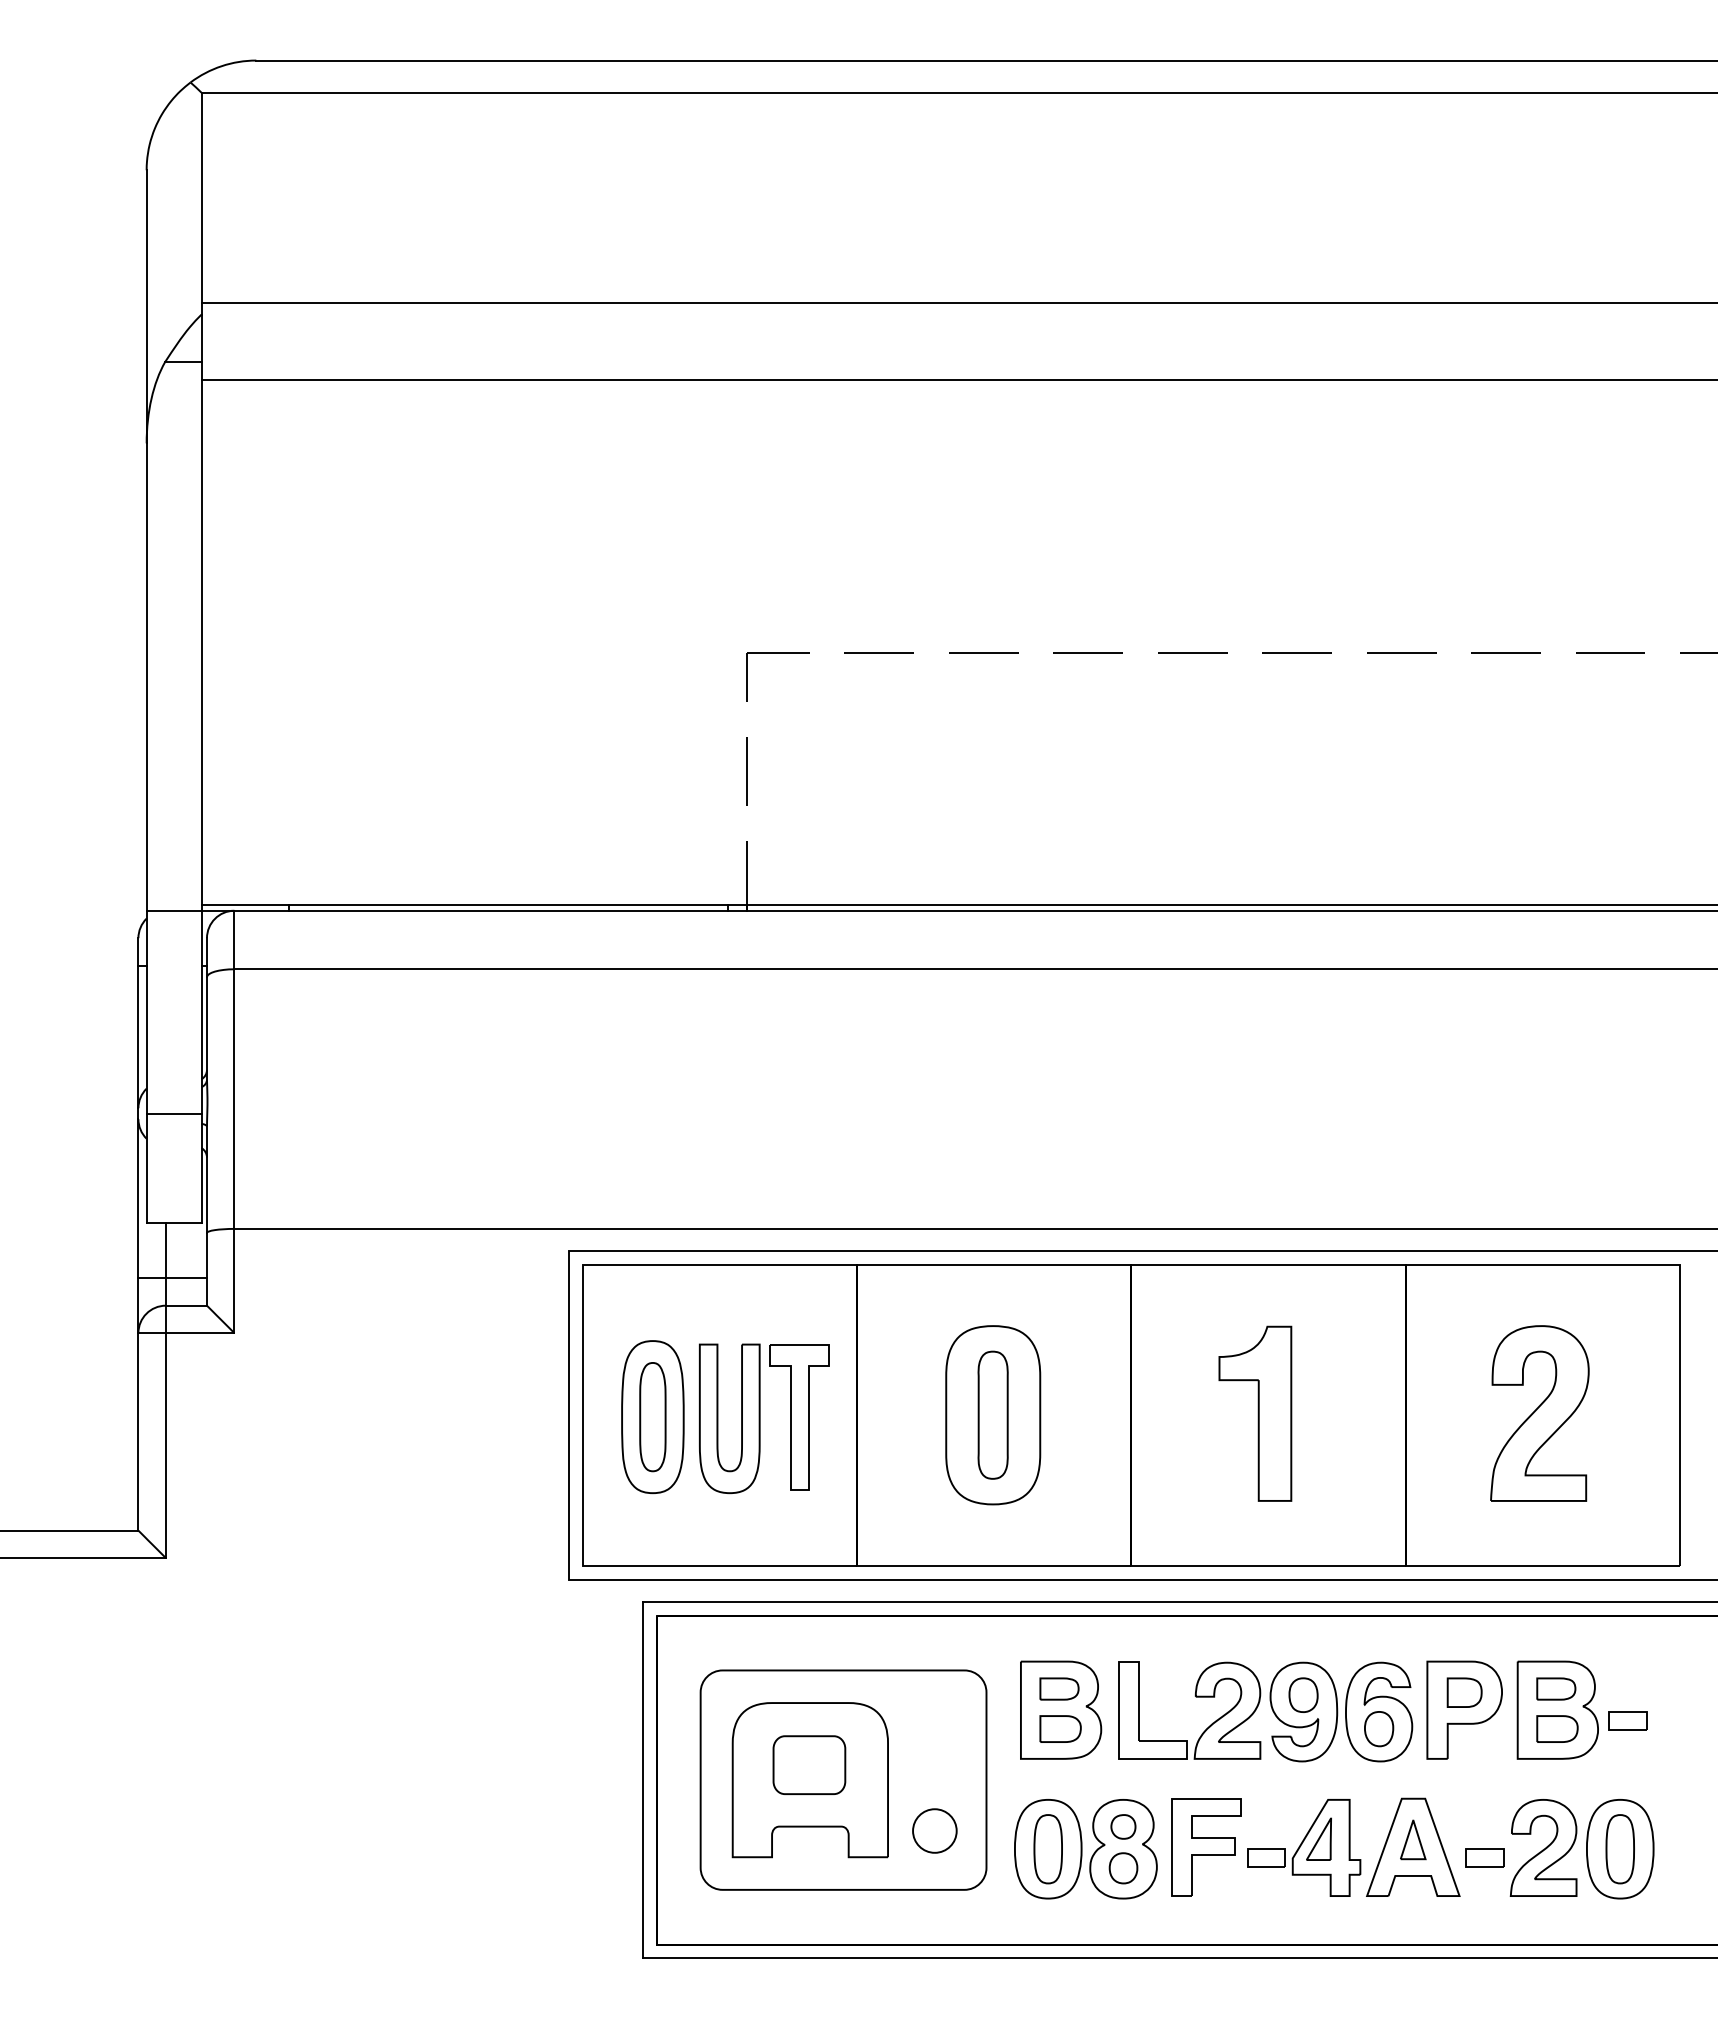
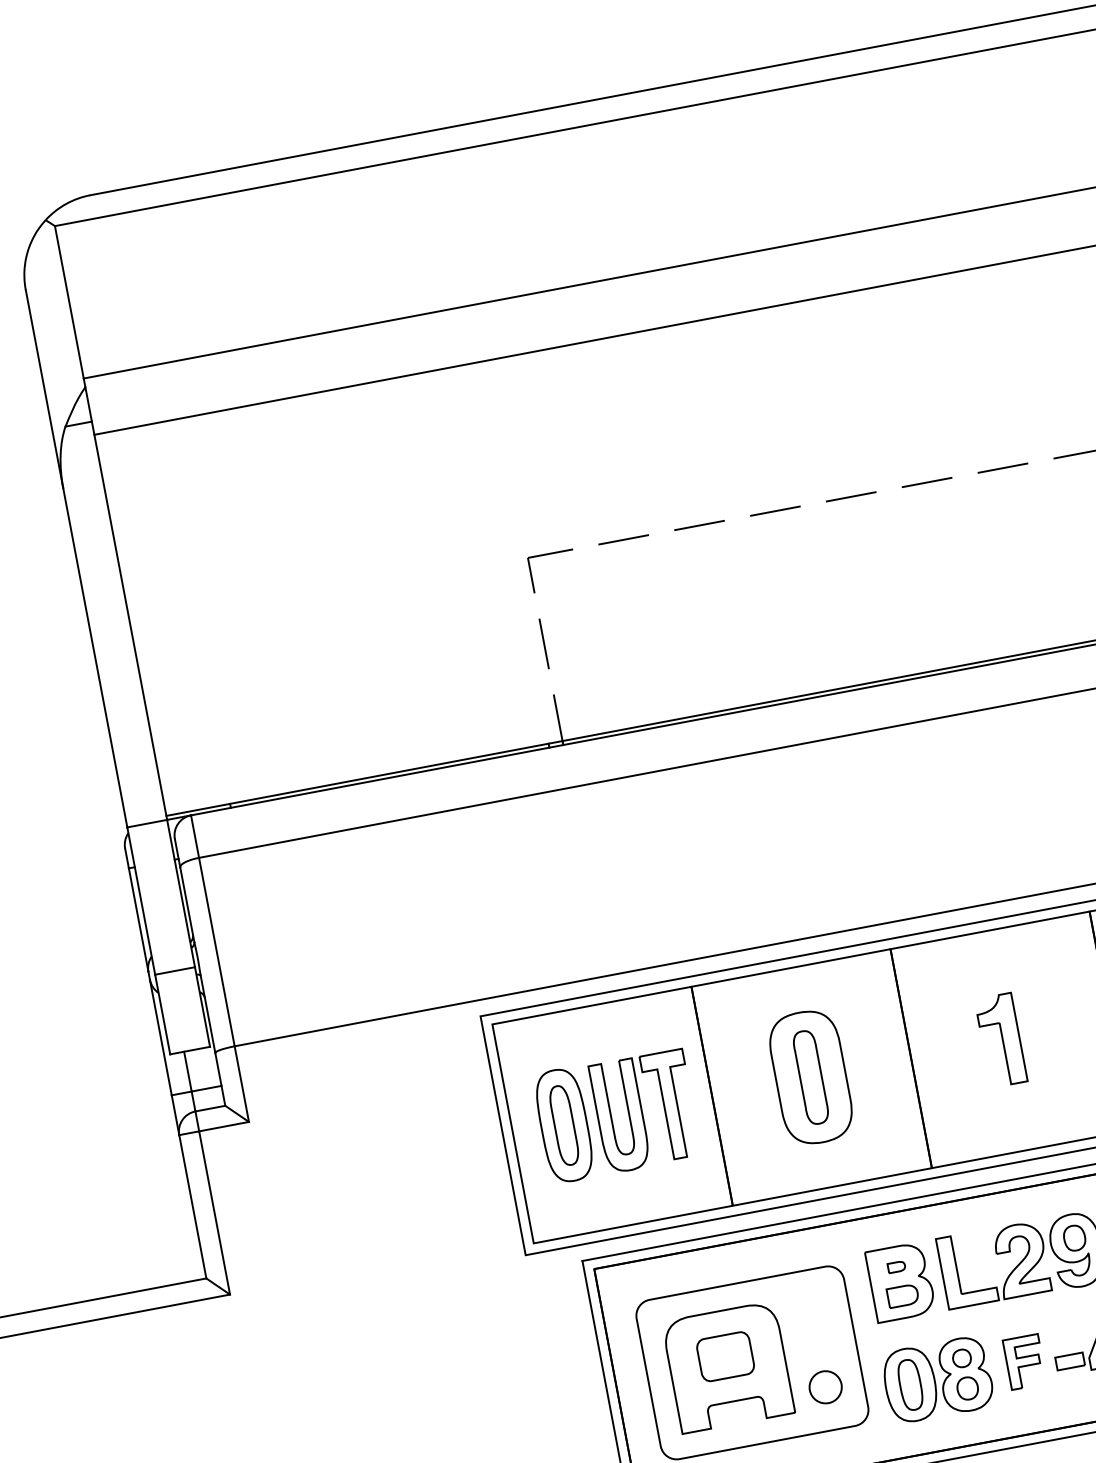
part: (1255, 1413) -> (1001, 1040), size x0.7
part: (1059, 1688) -> (896, 1266), size x0.6
part: (1206, 1847) -> (1025, 1362), size x0.7

